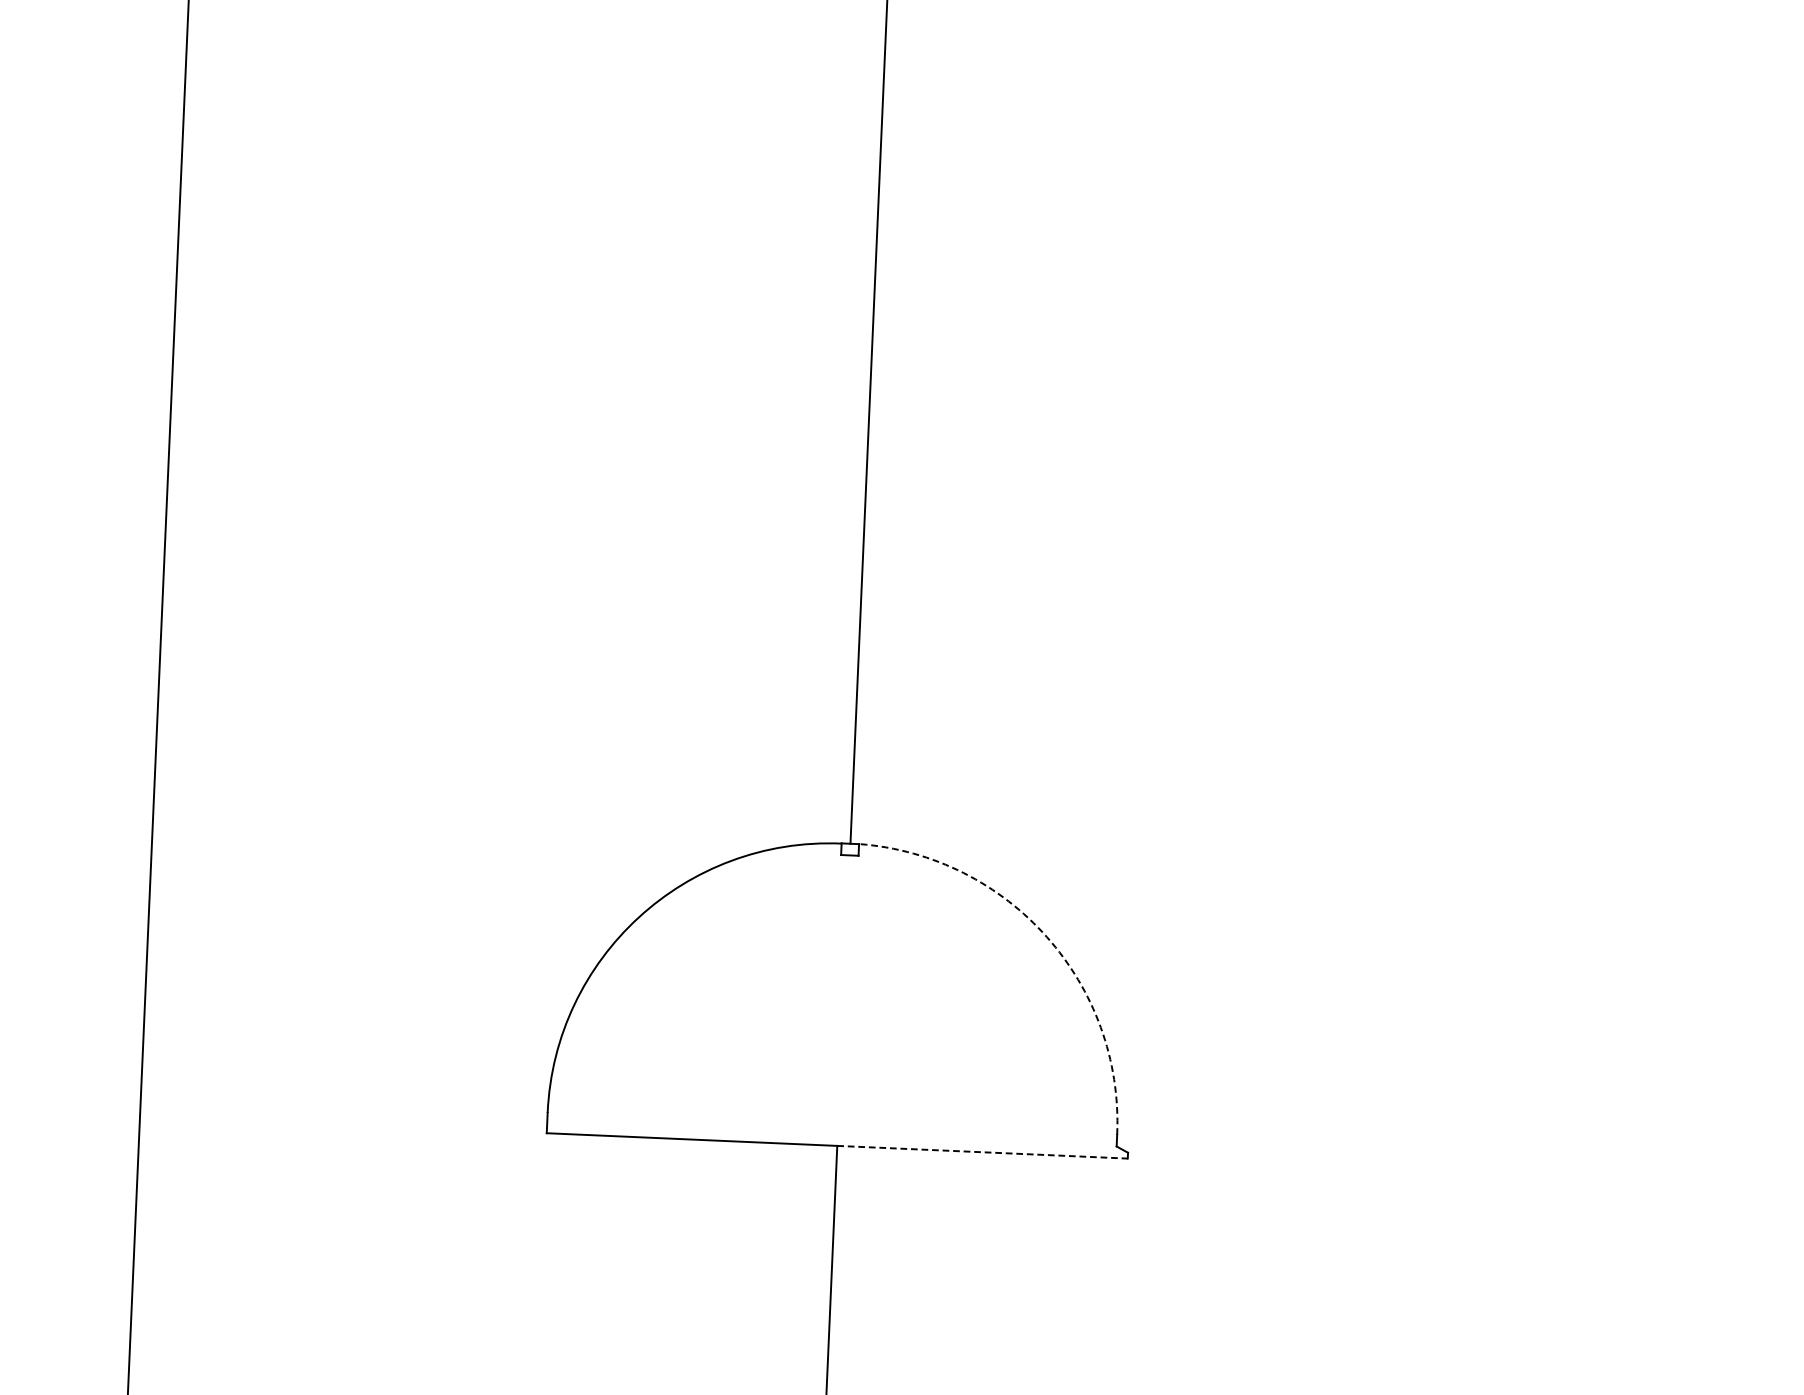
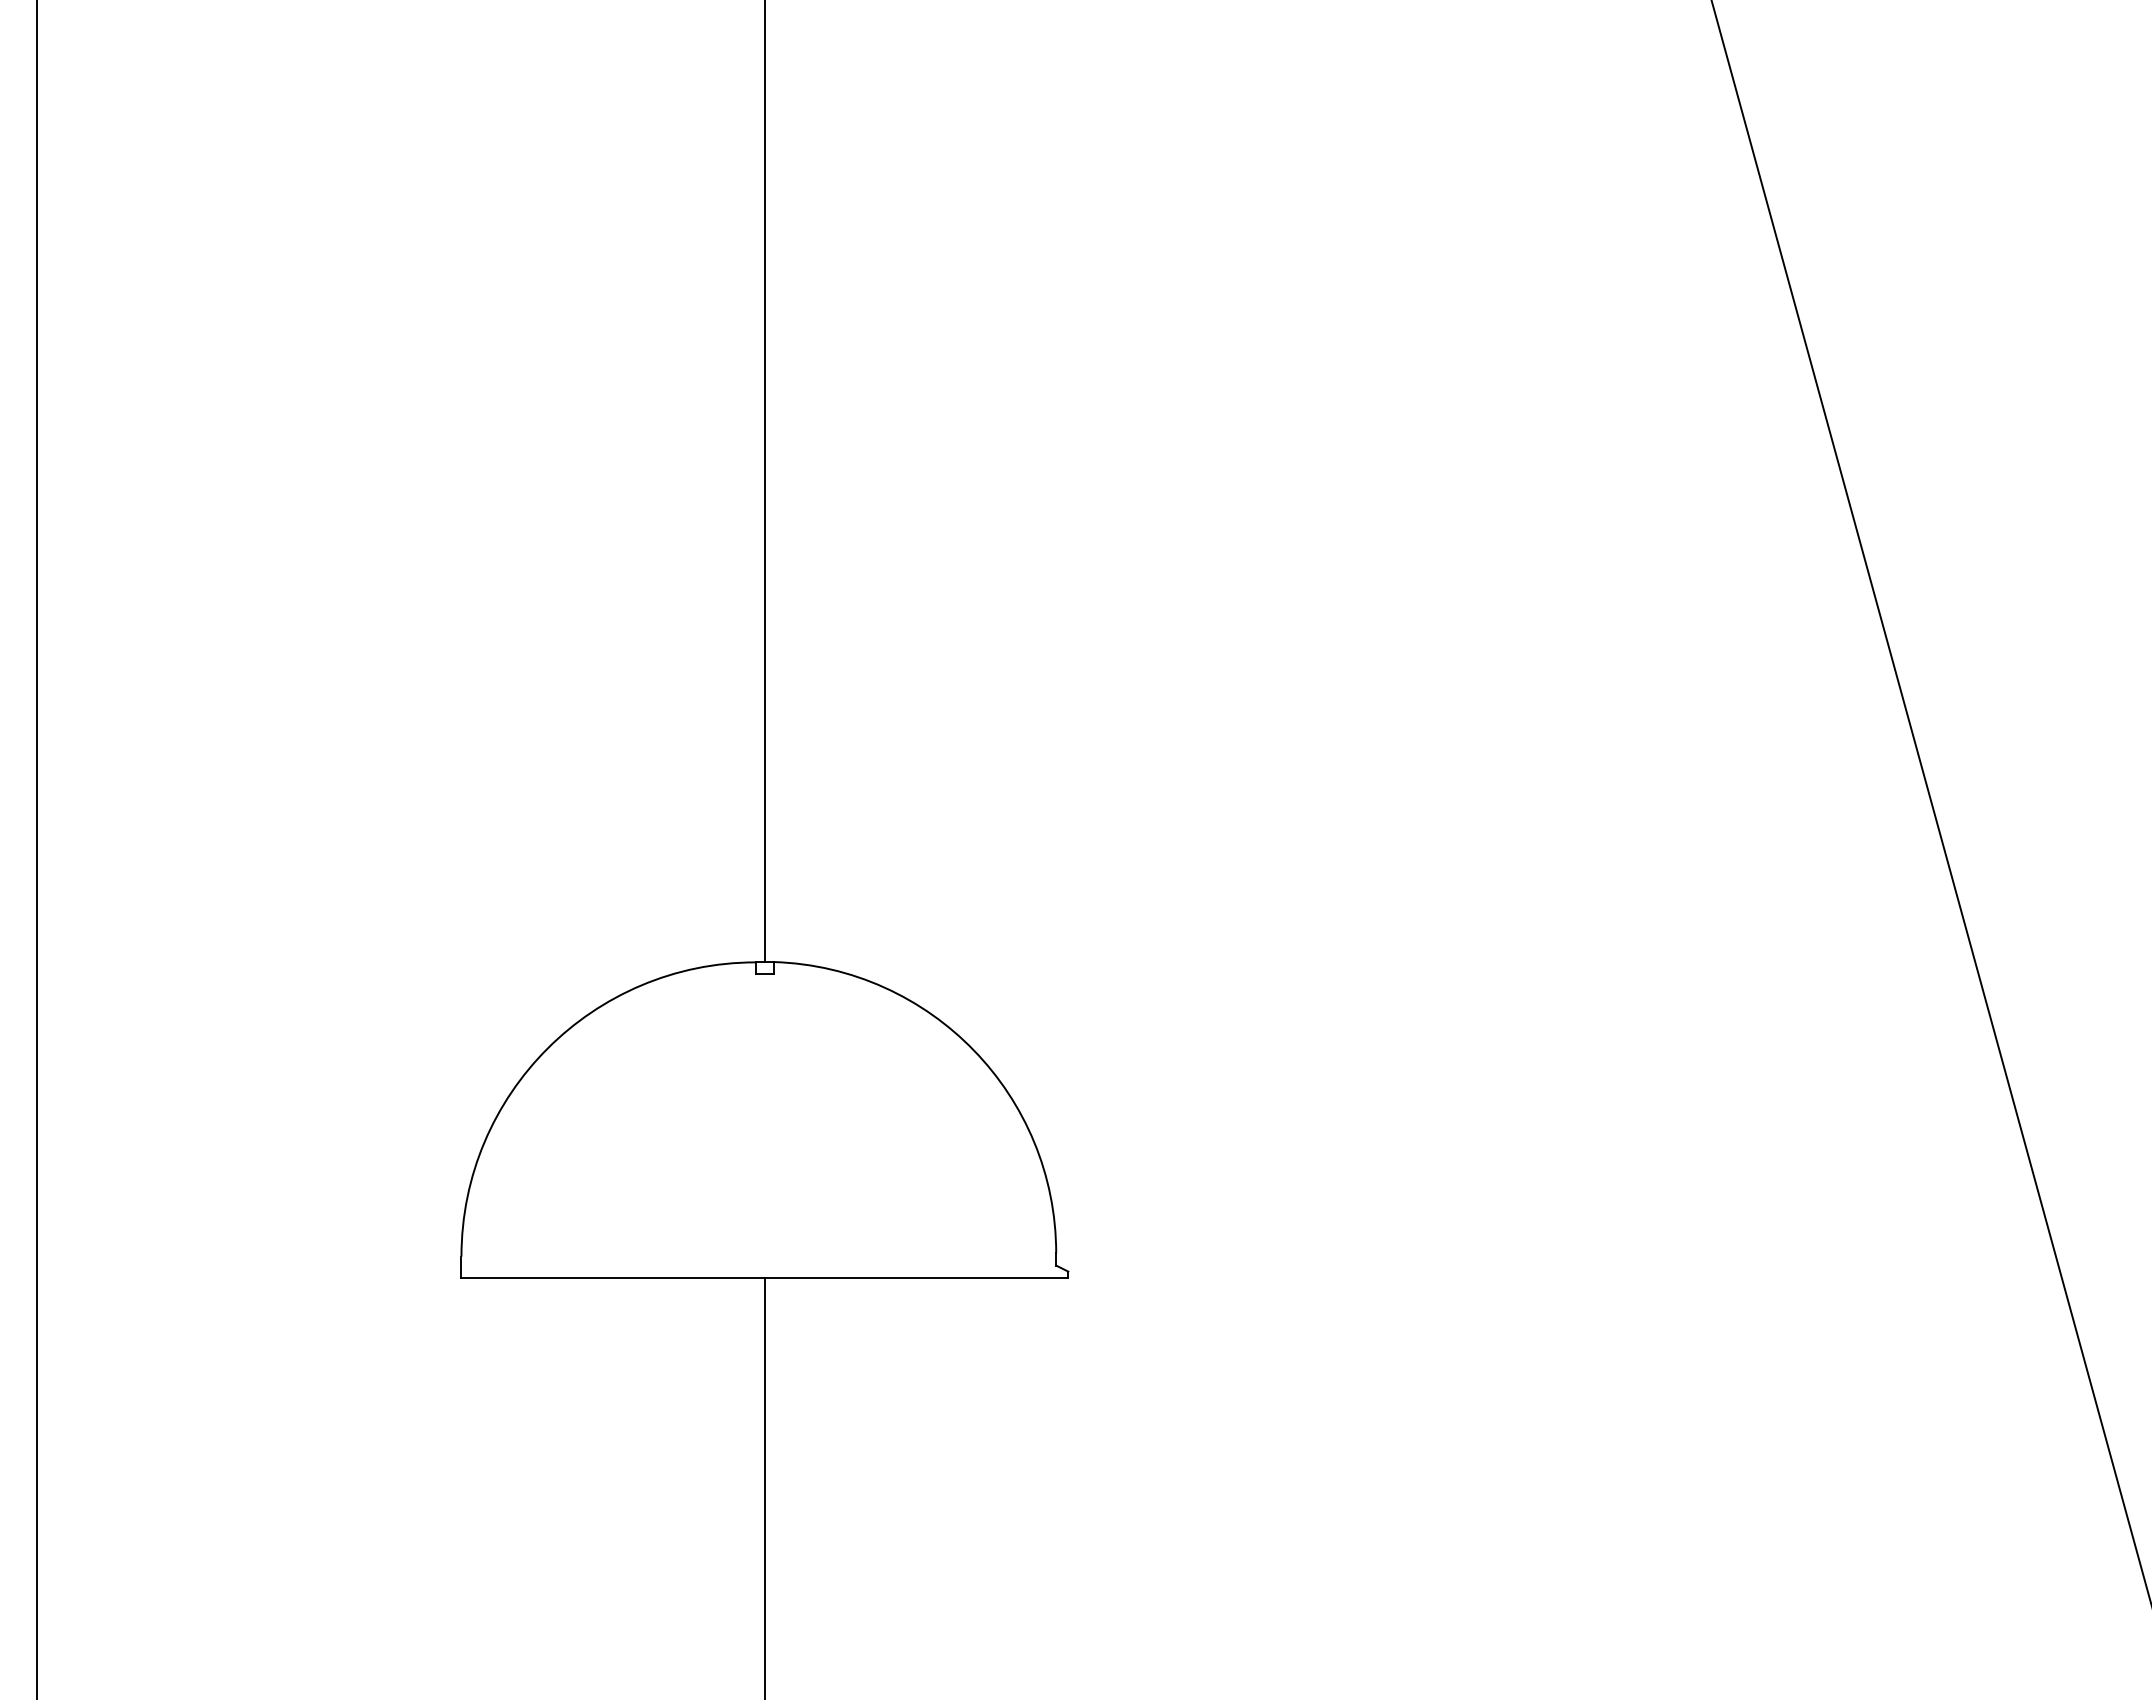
arc: (1047, 937) -> (974, 1050), dashed -> solid
line: (982, 1152) -> (916, 1277), dashed -> solid

